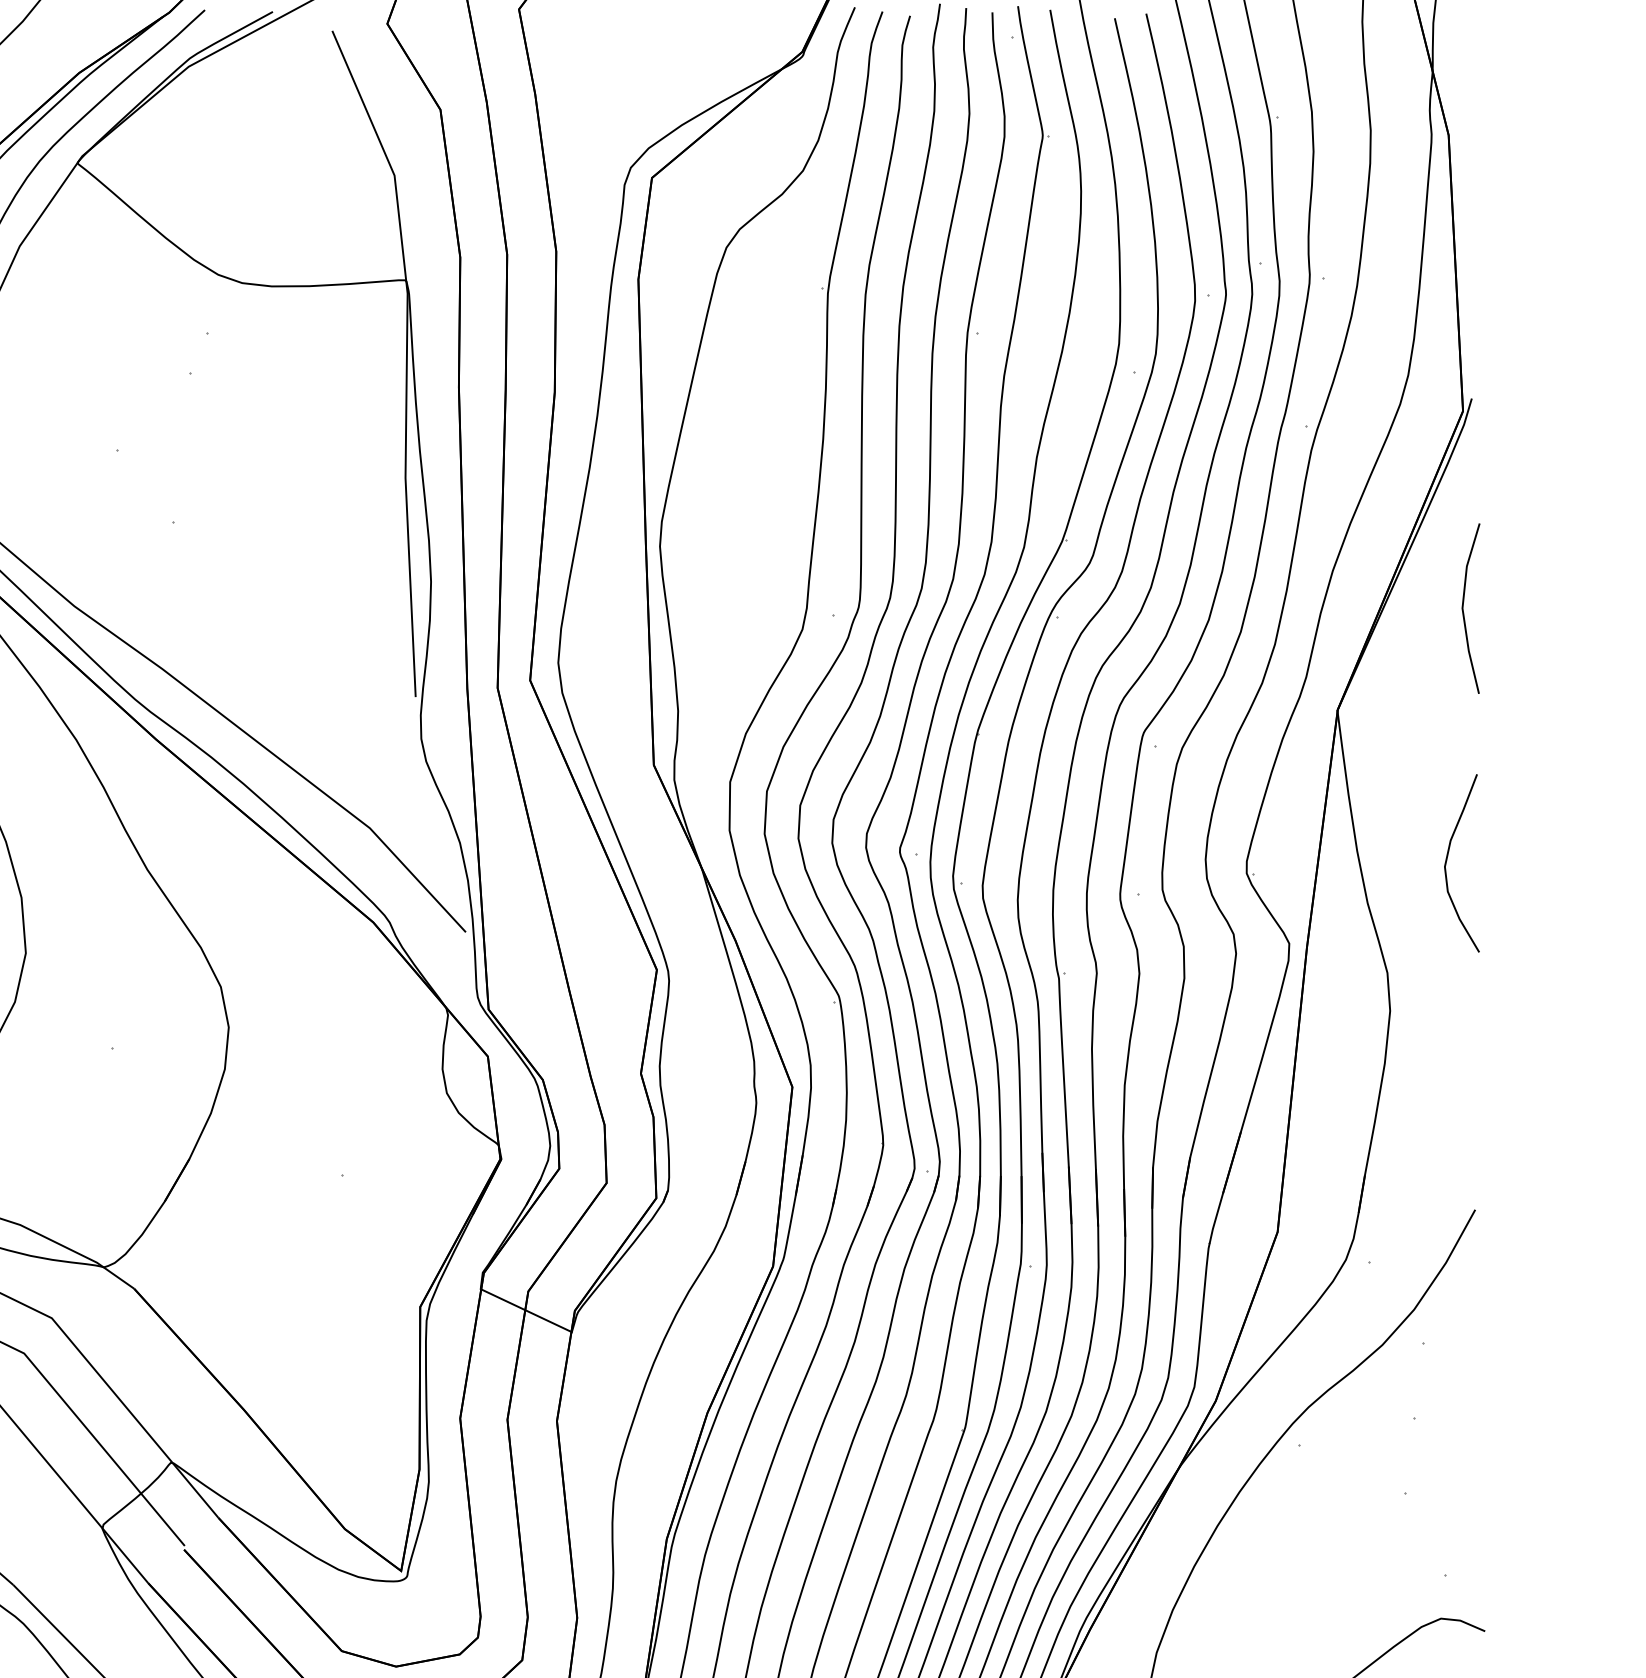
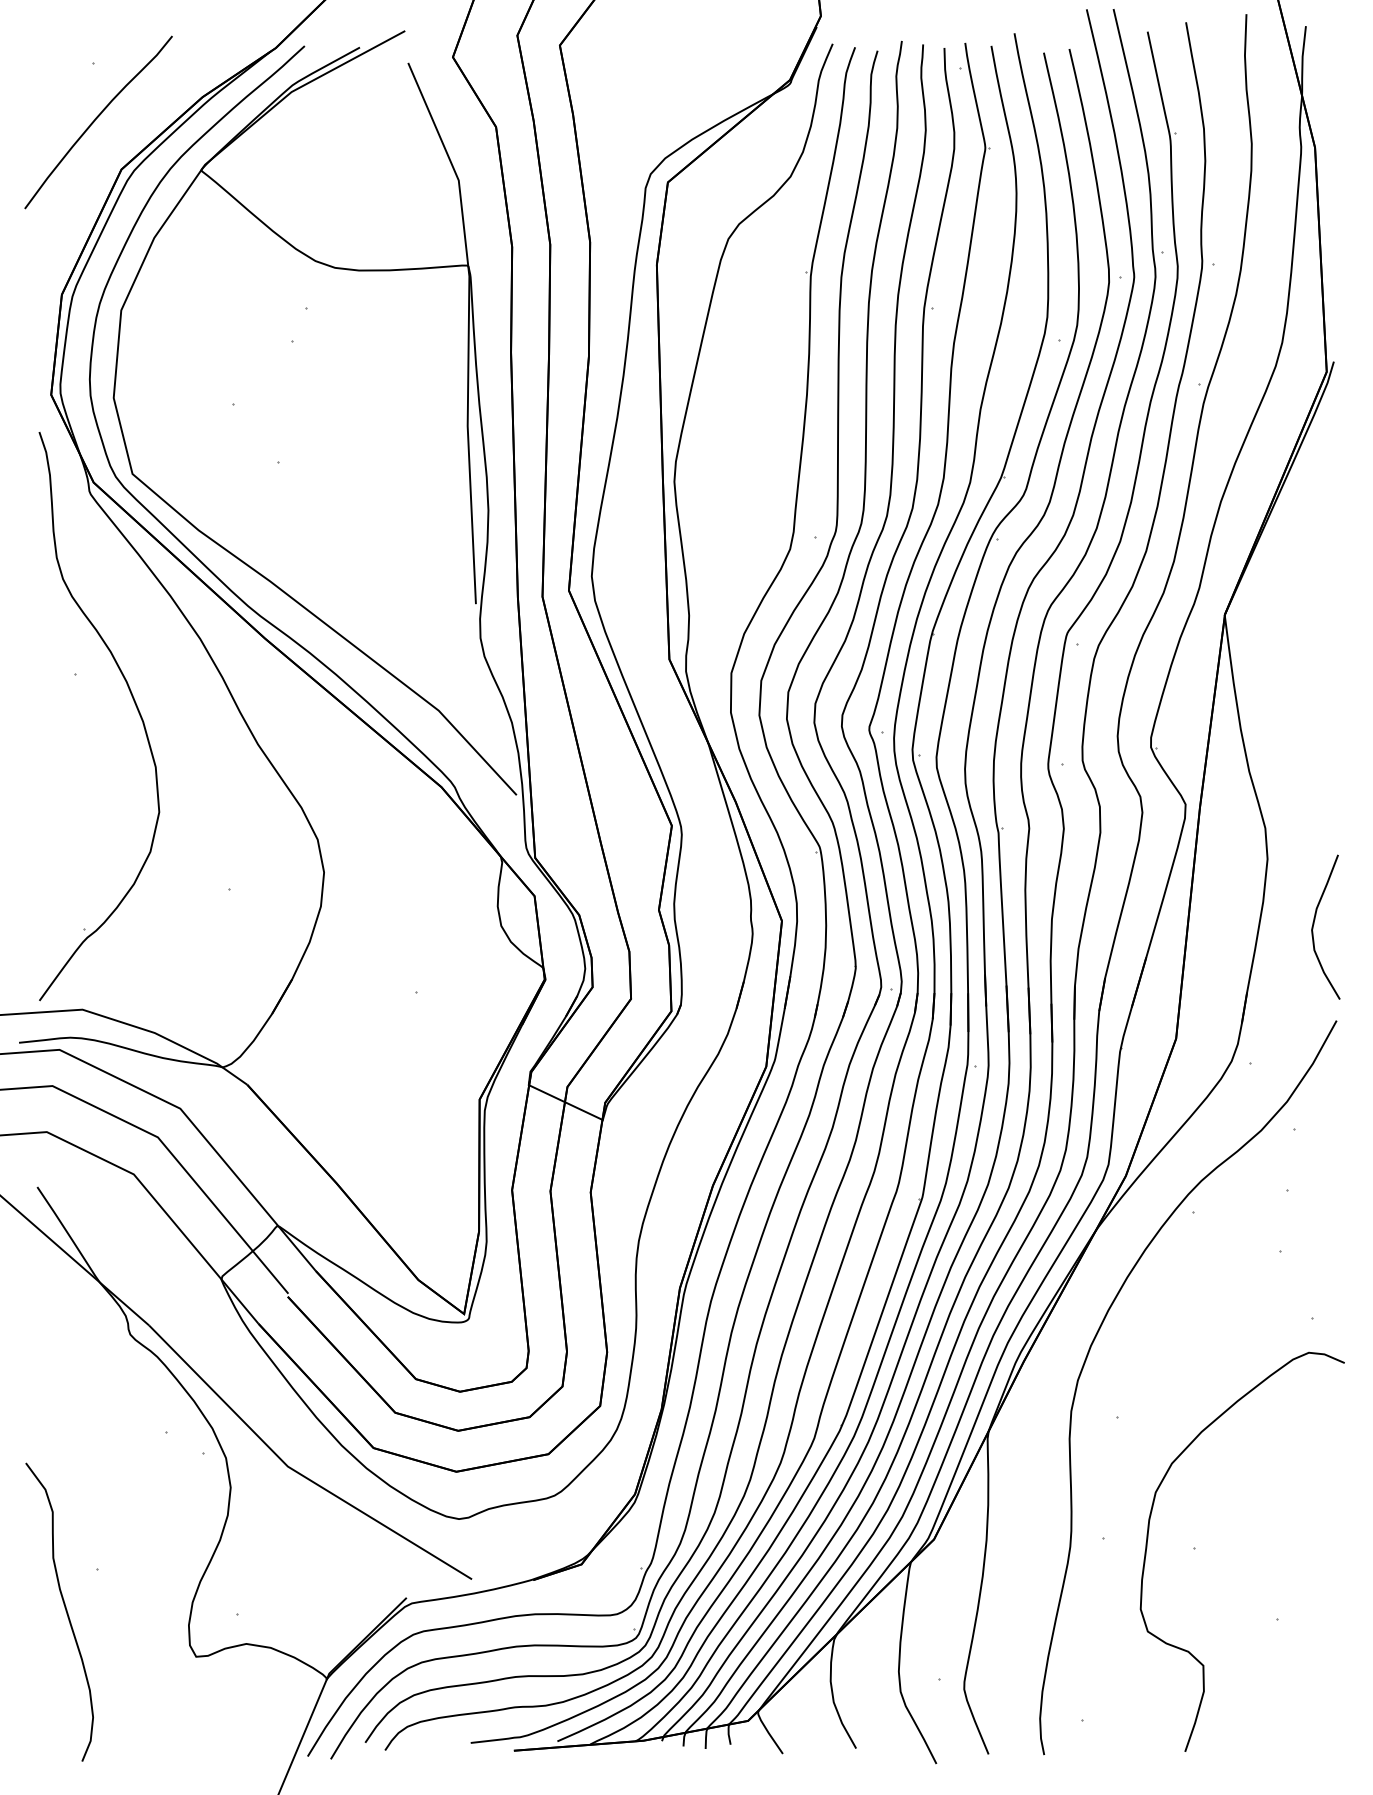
line: (1463, 608) -> (1327, 532), removed
curve: (1447, 860) -> (1314, 924), moved

